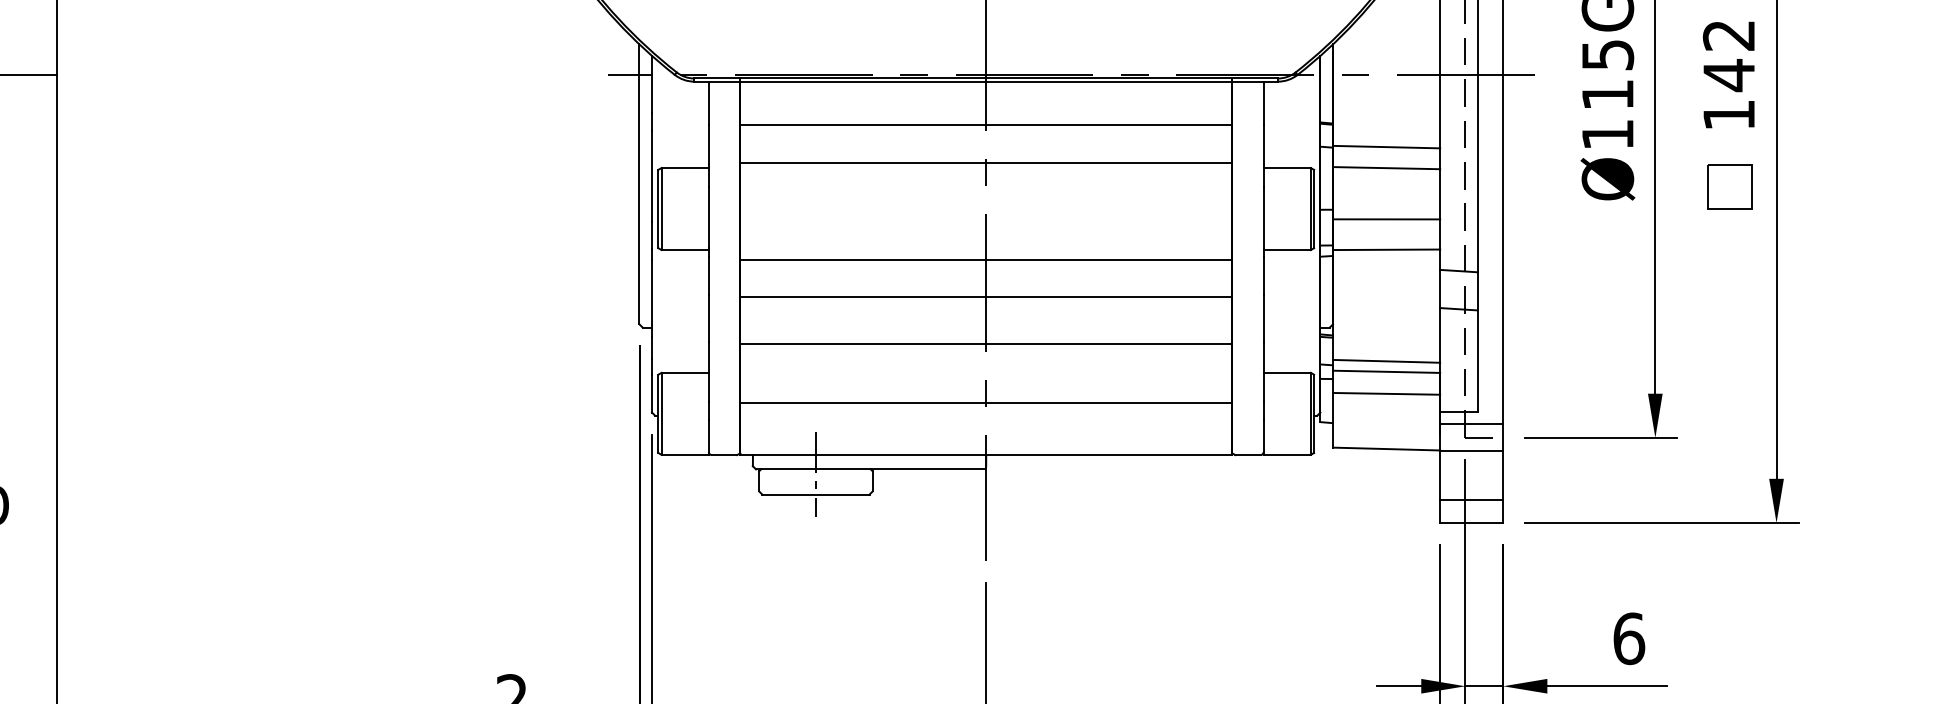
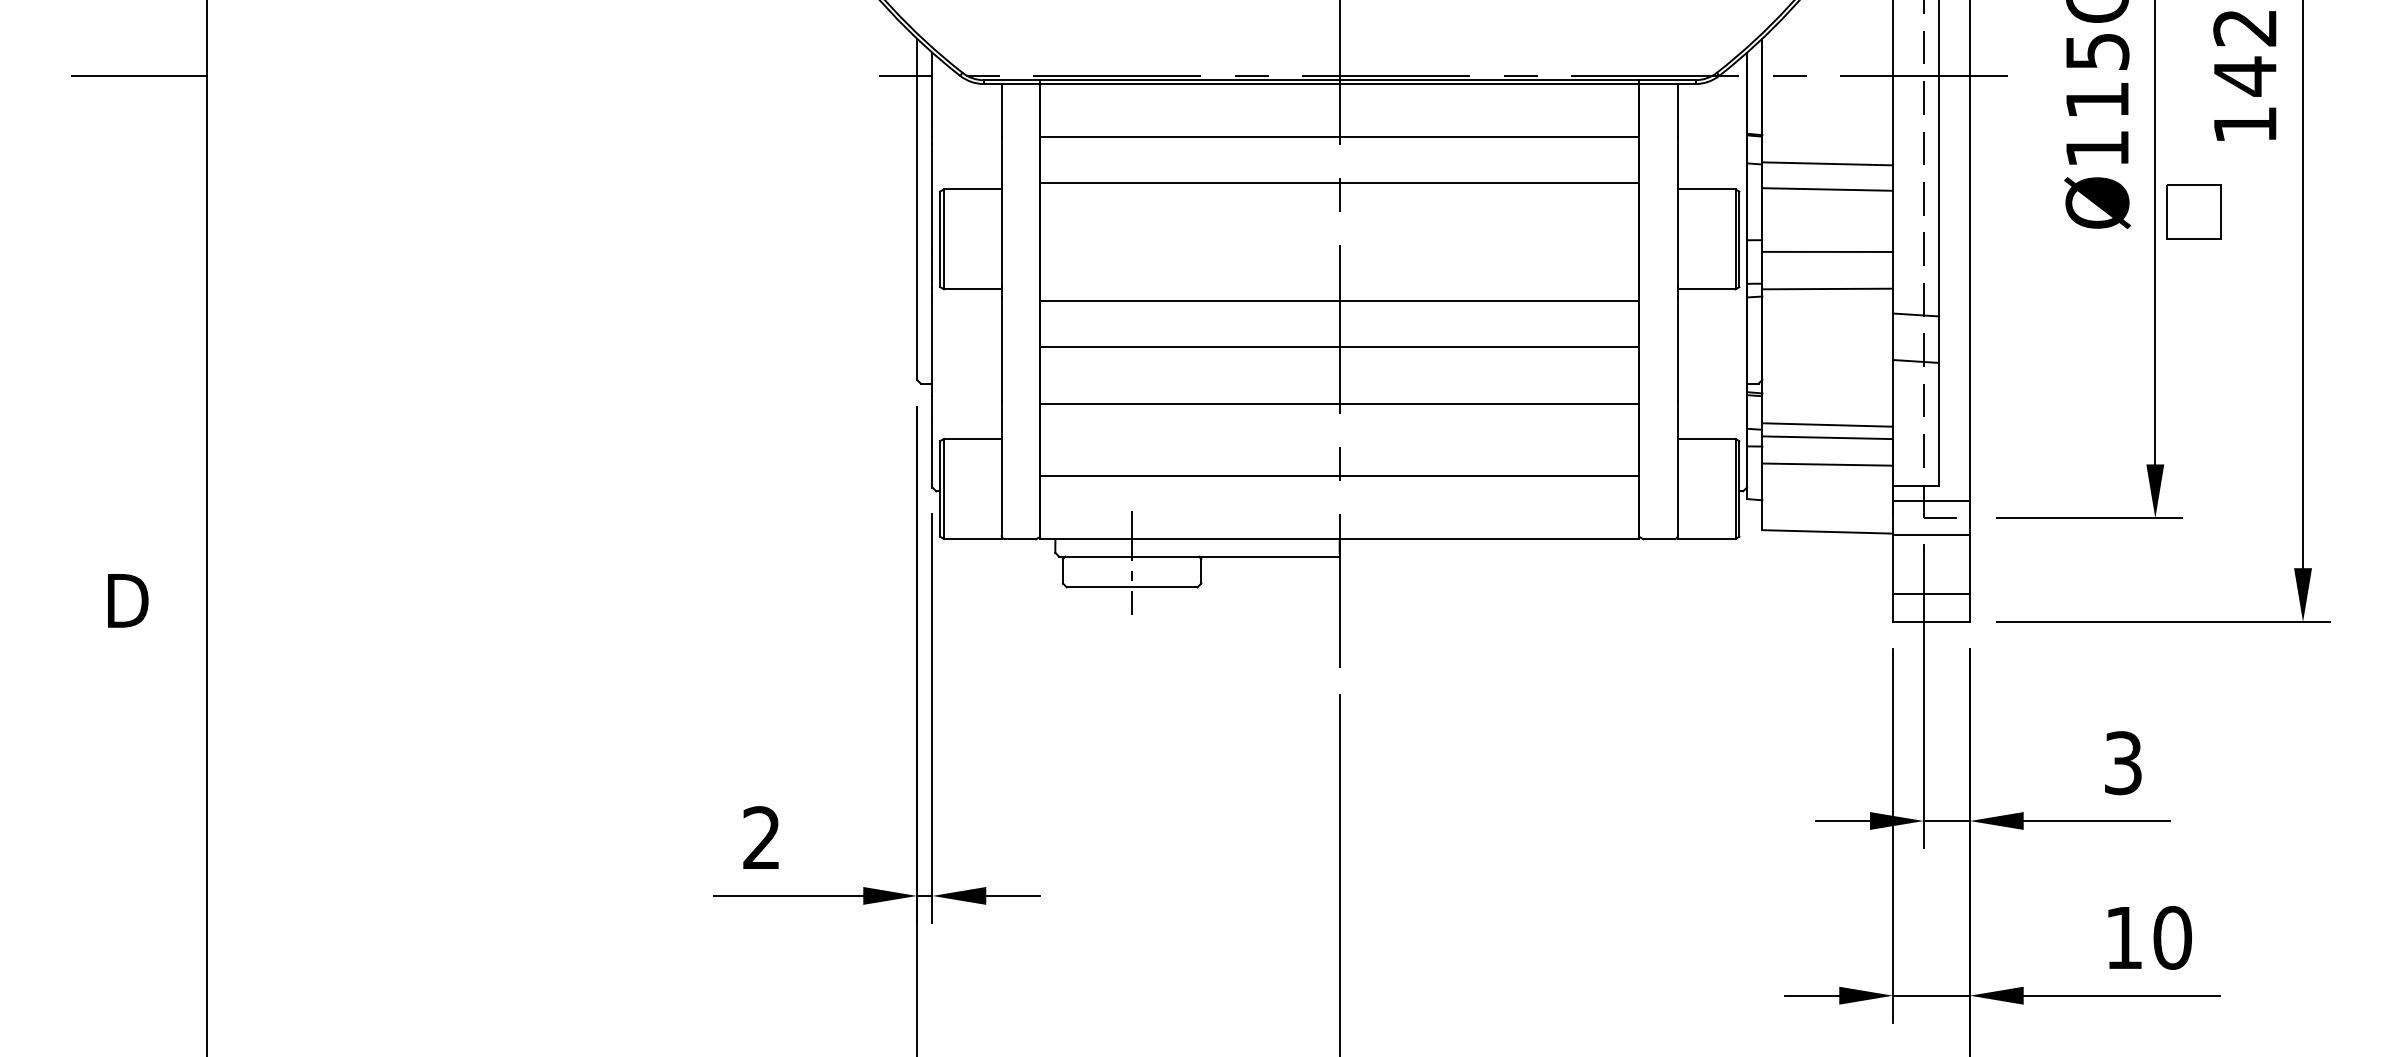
part: (1730, 186) -> (2193, 211), moved
text: (1629, 639) -> (2123, 763), 6 -> 3

